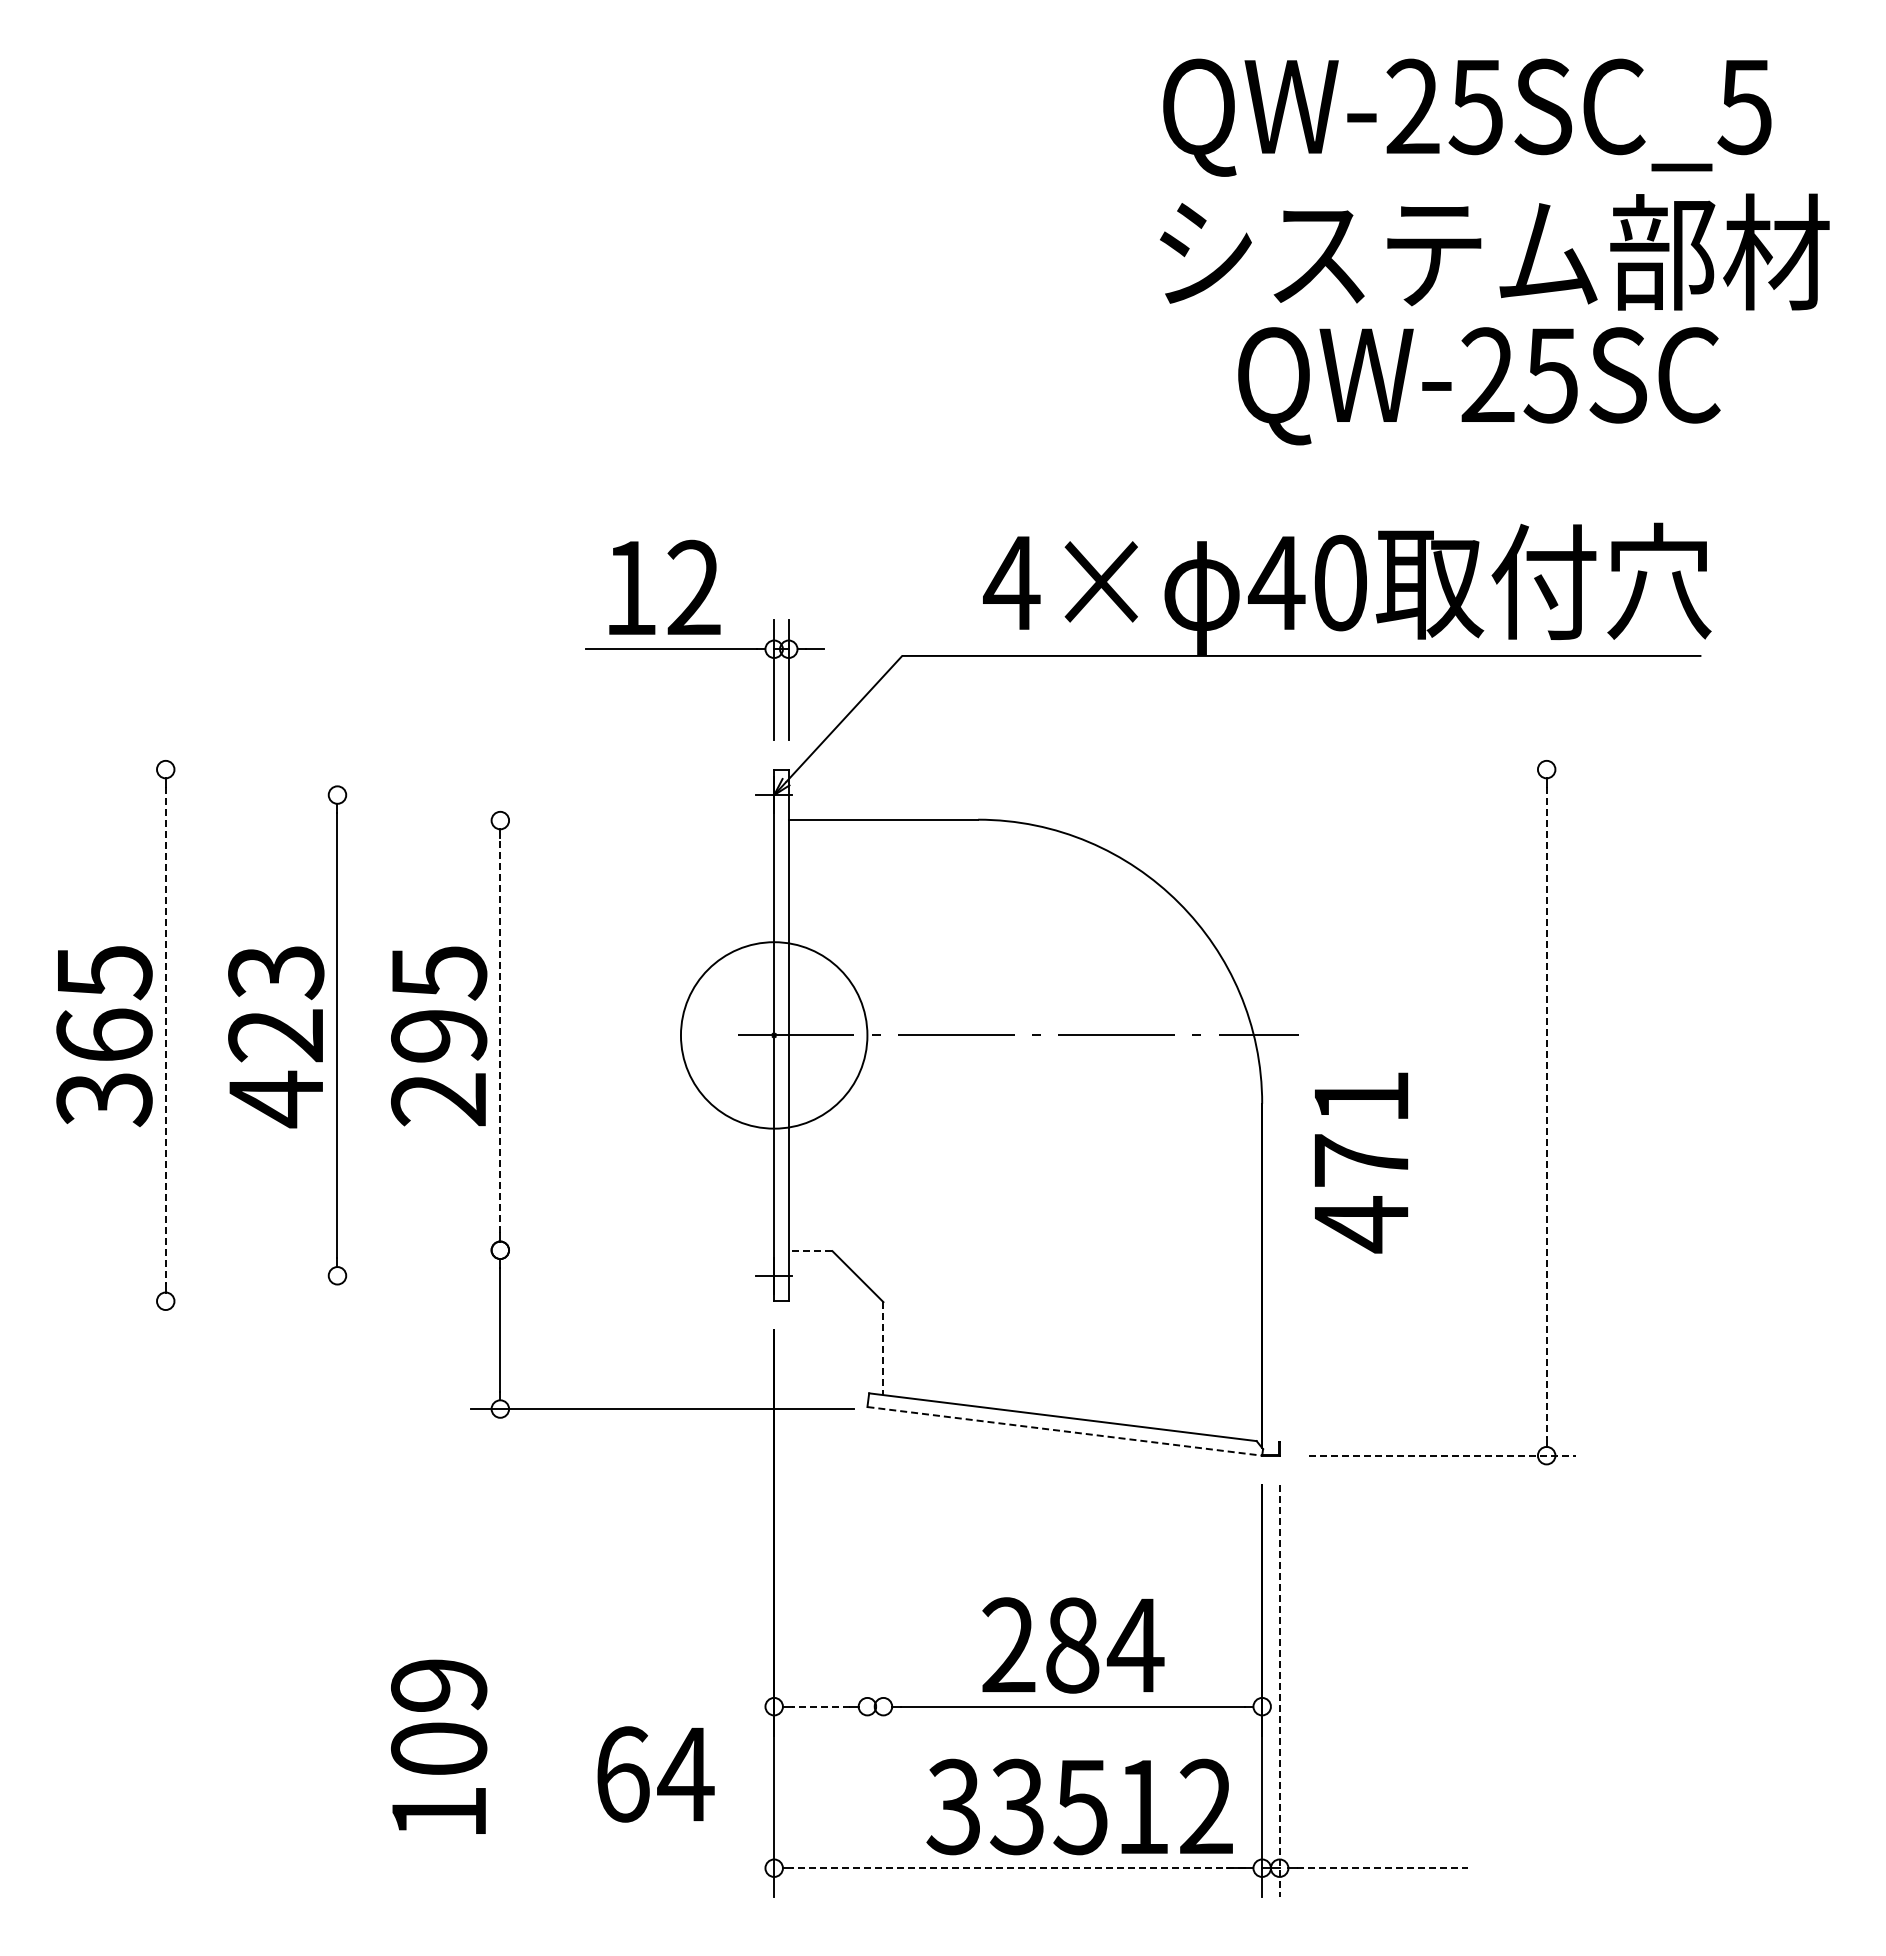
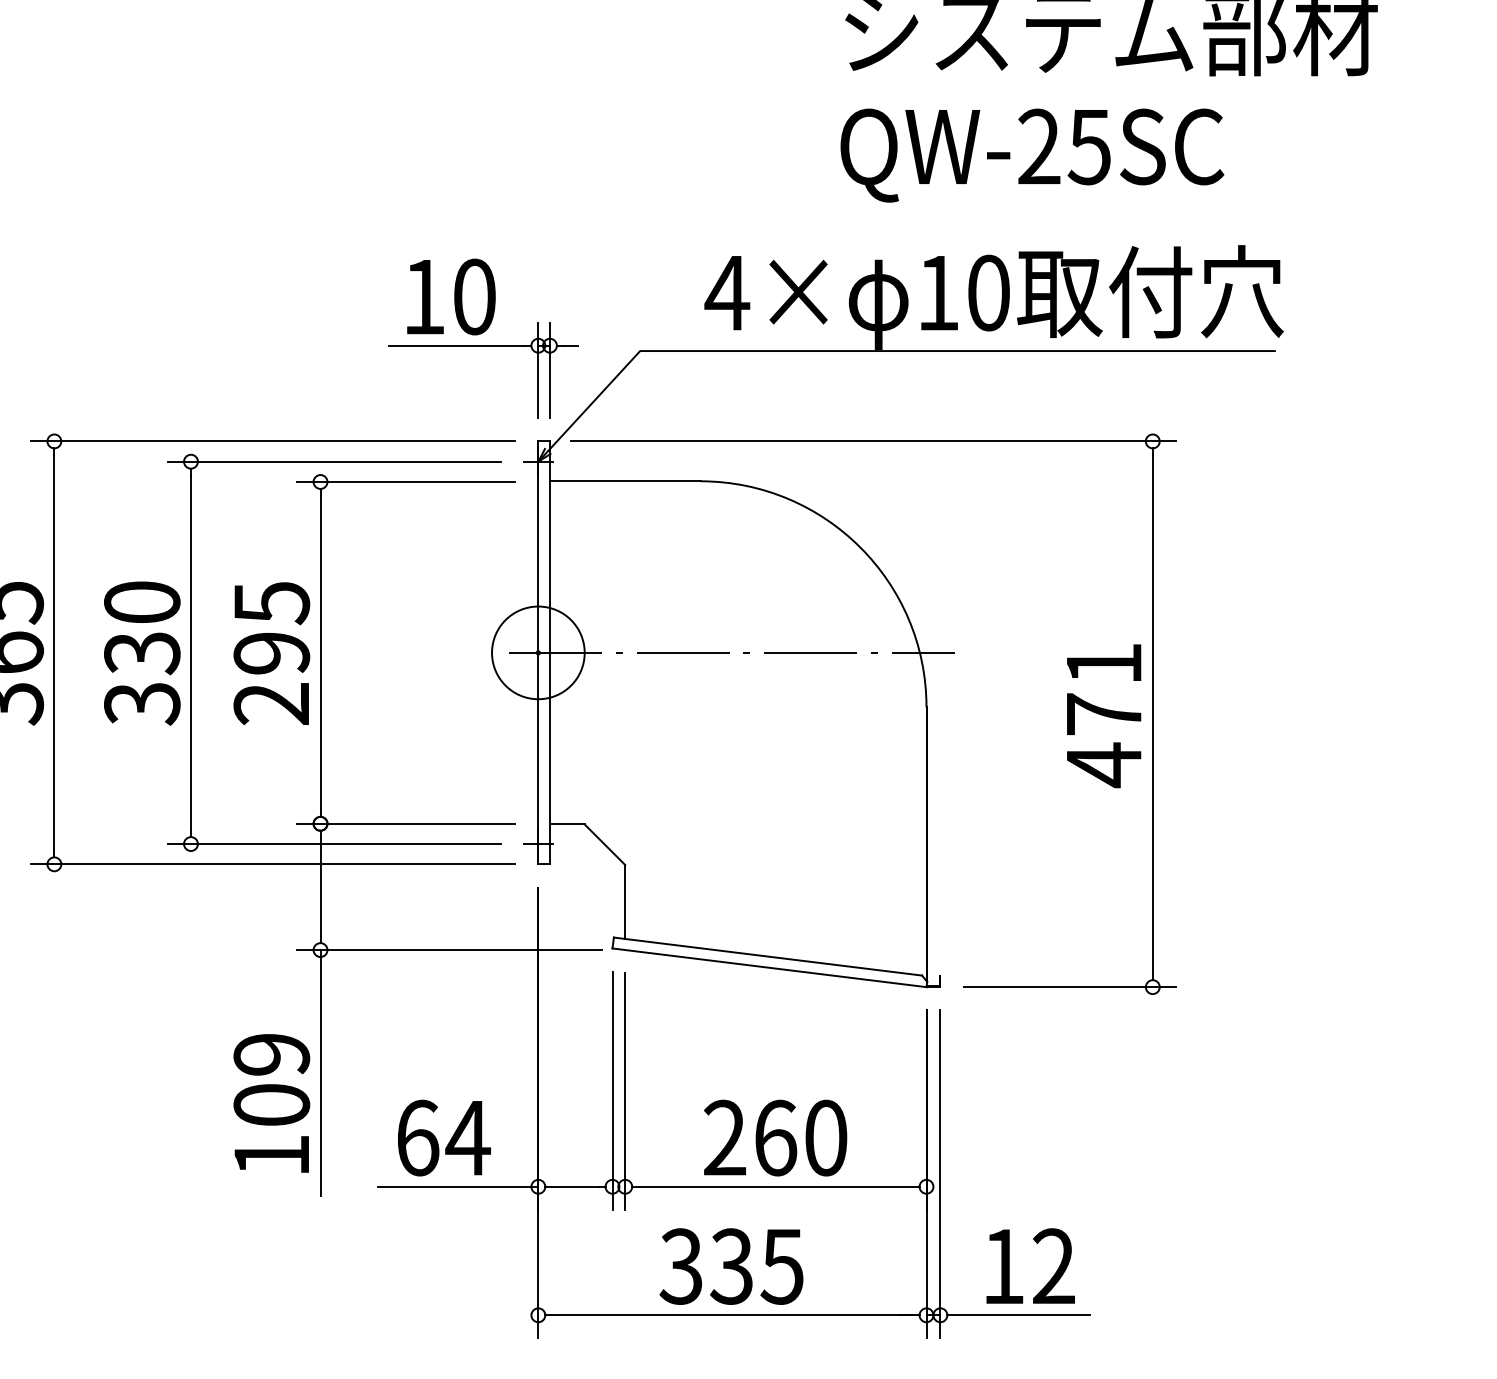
text: (1479, 386) -> (1032, 155), moved
text: (1276, 582) -> (937, 292), 40 -> 10
text: (693, 587) -> (474, 296), 12 -> 10
line: (440, 769) -> (272, 441), added
line: (1194, 769) -> (872, 441), added
line: (517, 795) -> (334, 462), added
line: (608, 820) -> (406, 481), added
line: (500, 1034) -> (320, 652), dashed -> solid
line: (165, 1035) -> (54, 652), dashed -> solid
circle: (773, 1035) -> (537, 652), size x0.62
text: (276, 1036) -> (142, 653), 423 -> 330
line: (1546, 1112) -> (1152, 714), dashed -> solid
text: (1361, 1162) -> (1104, 715), moved
line: (608, 1250) -> (406, 823), added
line: (810, 1251) -> (567, 824), dashed -> solid
line: (517, 1275) -> (334, 843), added
line: (440, 1301) -> (272, 864), added
line: (883, 1349) -> (625, 902), dashed -> solid
line: (1064, 1431) -> (769, 967), dashed -> solid
line: (1442, 1455) -> (1069, 987), dashed -> solid
line: (500, 1563) -> (320, 1072), added
line: (867, 1585) -> (612, 1090), added
line: (883, 1586) -> (625, 1091), added
text: (1105, 1645) -> (801, 1138), 284 -> 260
line: (1279, 1691) -> (940, 1174), dashed -> solid
line: (673, 1706) -> (458, 1186), added
line: (820, 1706) -> (575, 1186), dashed -> solid
text: (439, 1746) -> (272, 1103), moved
text: (655, 1774) -> (443, 1138), moved
text: (1176, 1805) -> (1030, 1265), moved
line: (1018, 1868) -> (732, 1315), dashed -> solid
line: (1382, 1868) -> (1022, 1315), dashed -> solid

